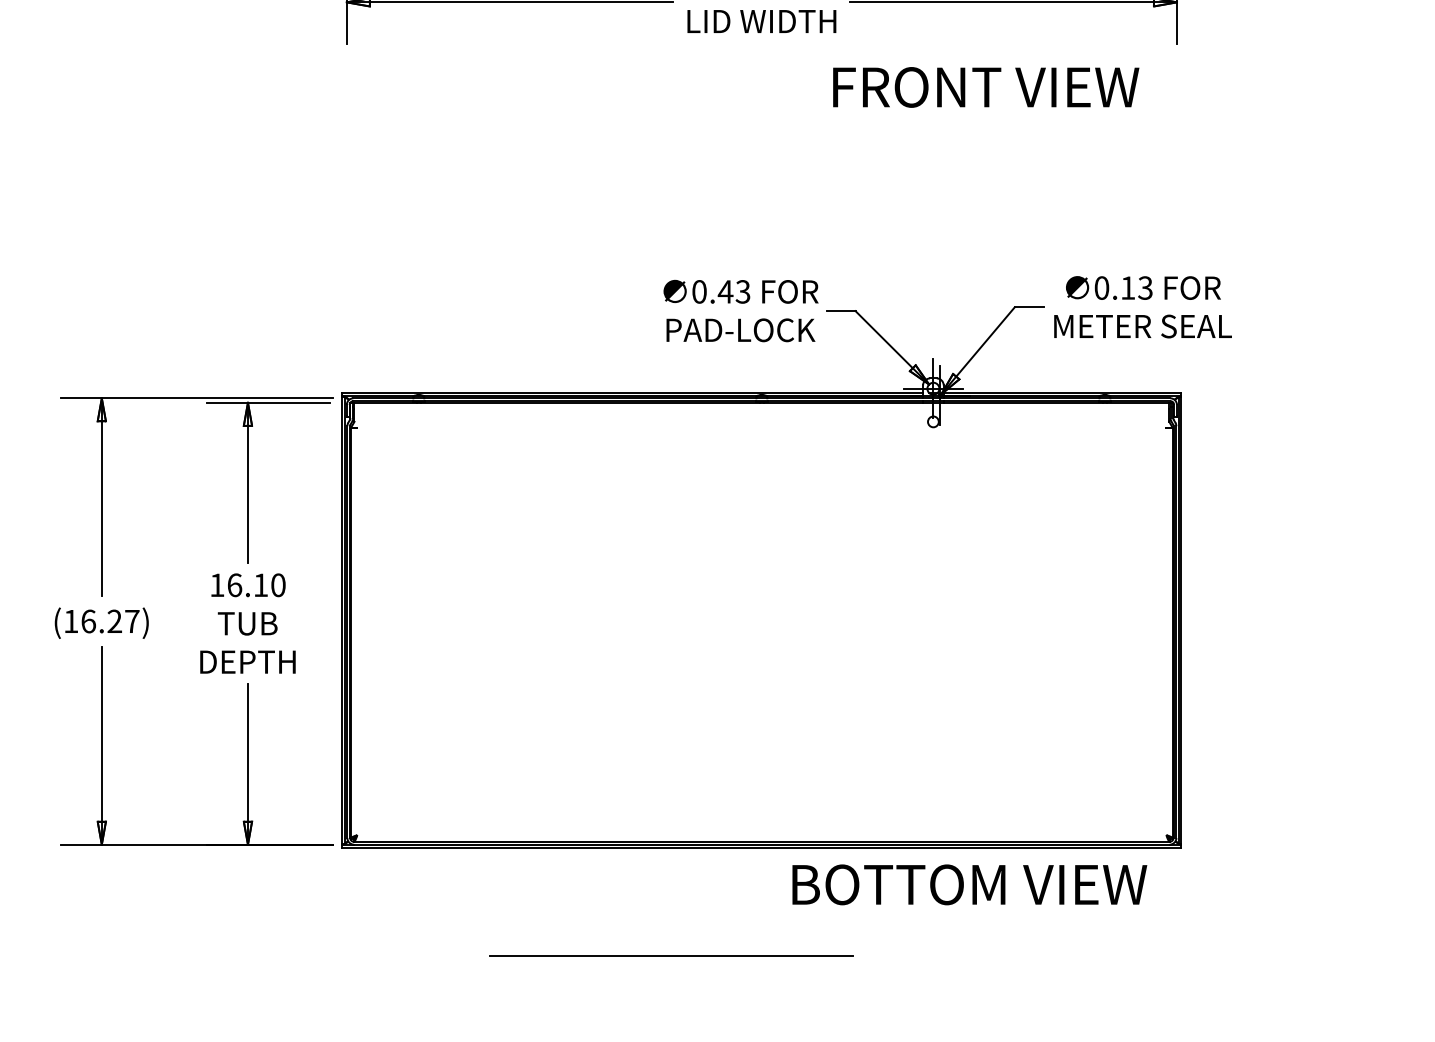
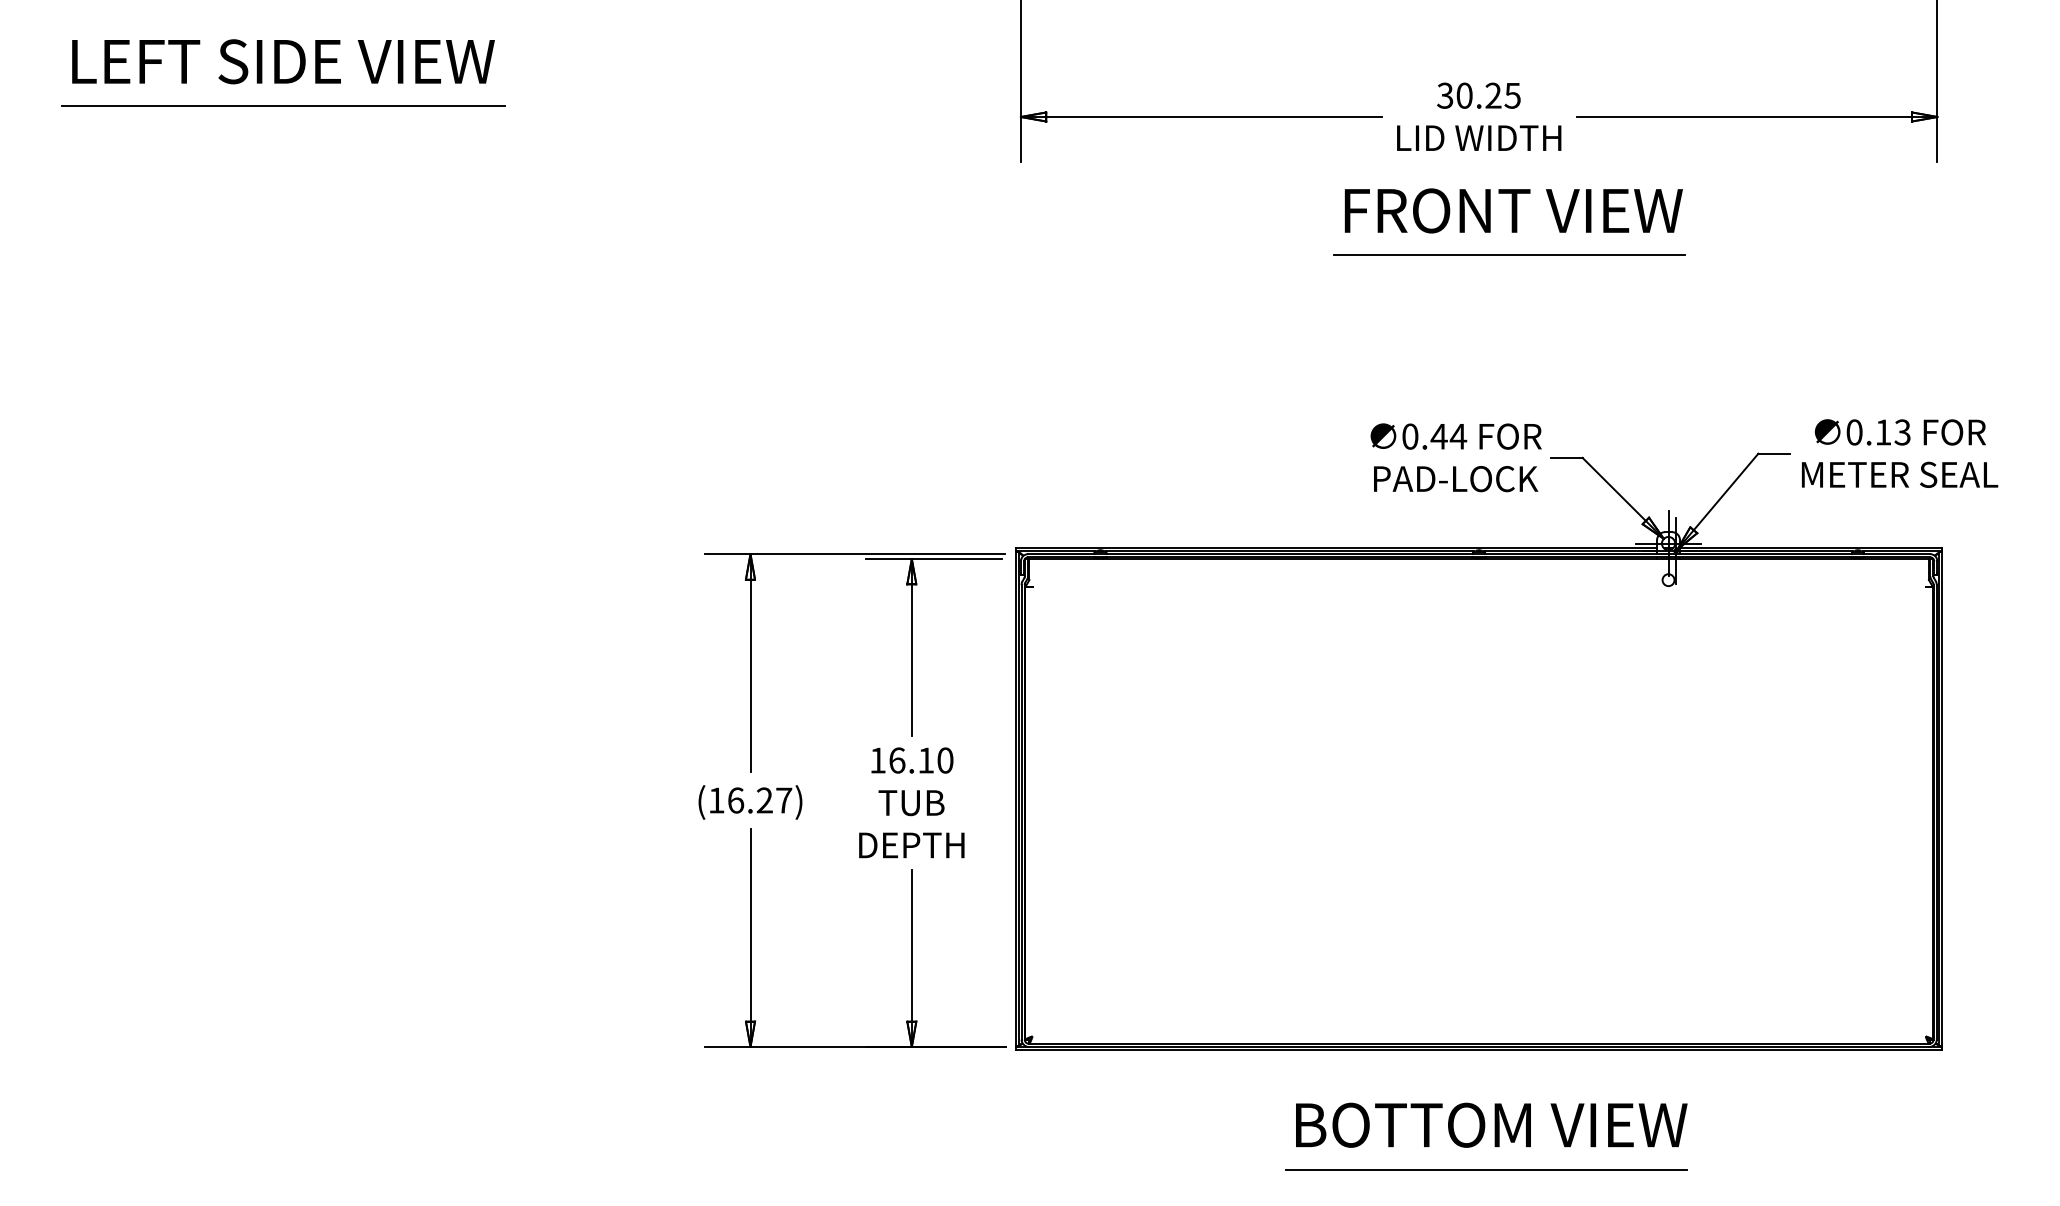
text: (985, 87) -> (1513, 210), moved
line: (789, 127) -> (1509, 255), added
text: (743, 291) -> (1458, 436), 0.43 -> 0.44
text: (969, 884) -> (1491, 1124), moved
line: (671, 955) -> (1486, 1169), moved

